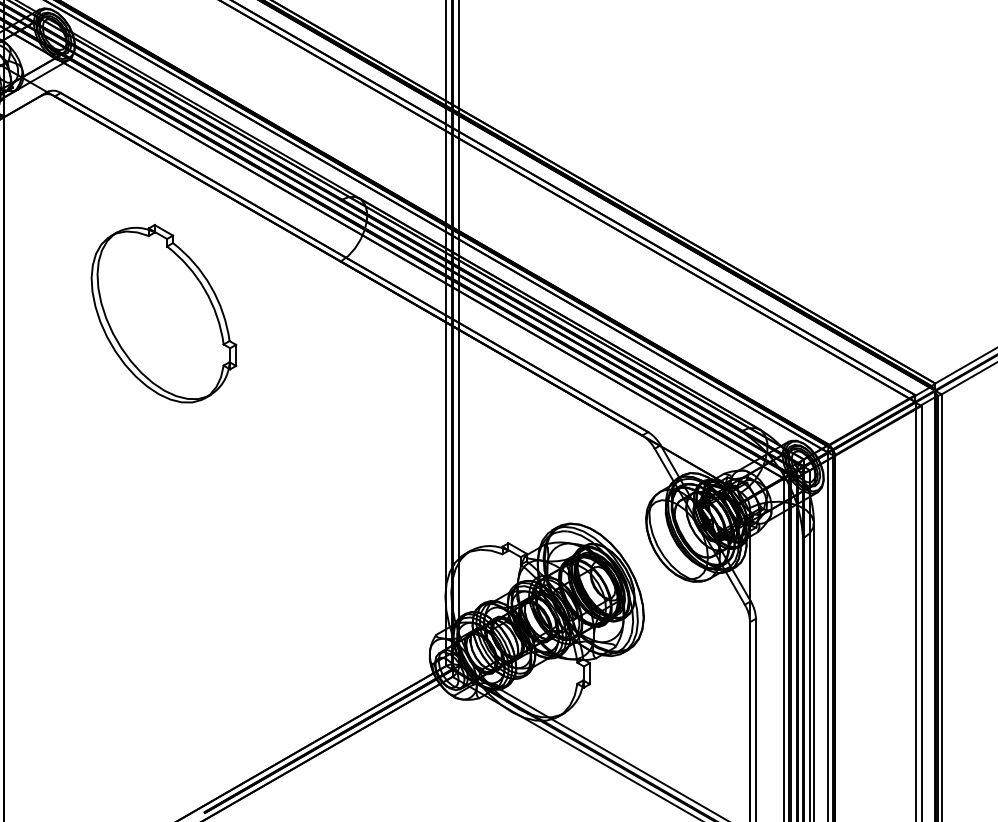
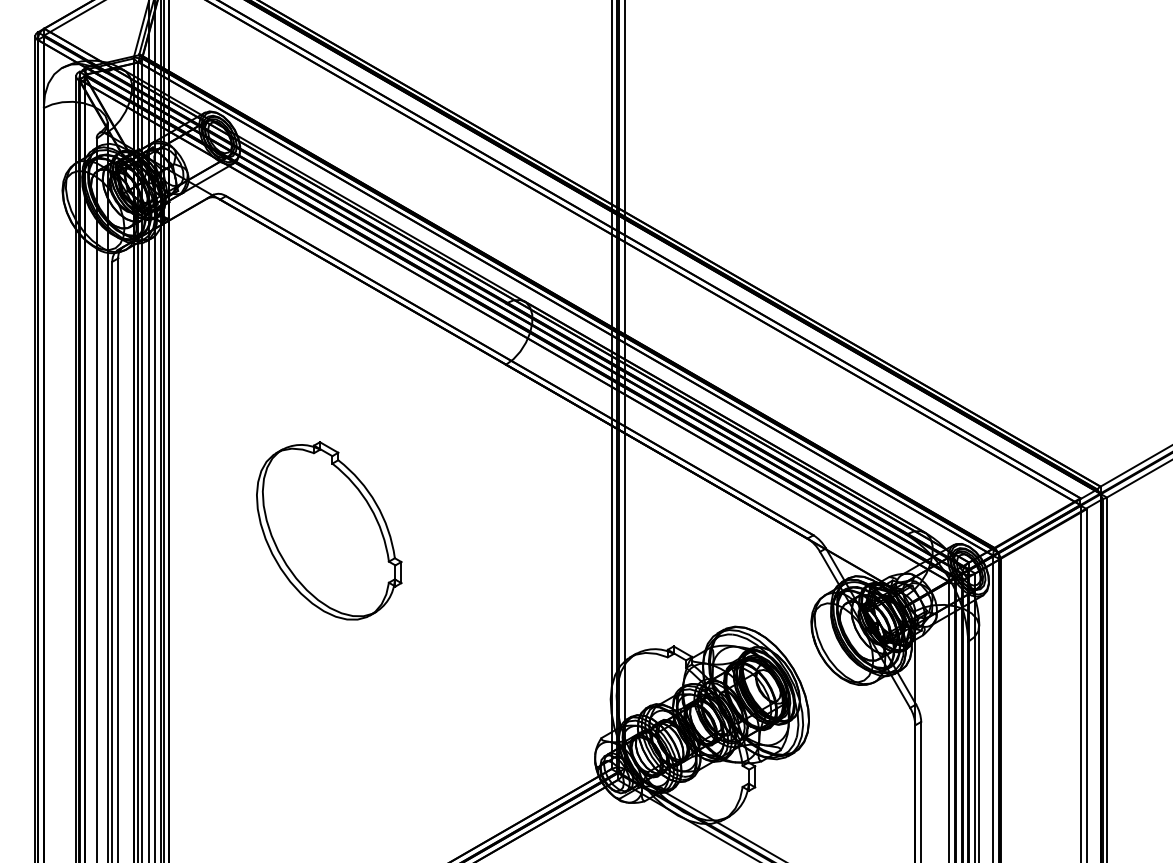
part: (164, 313) -> (329, 530), moved

